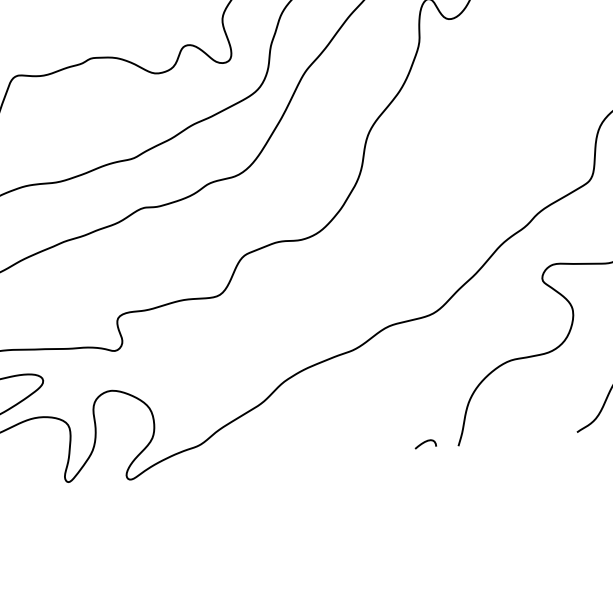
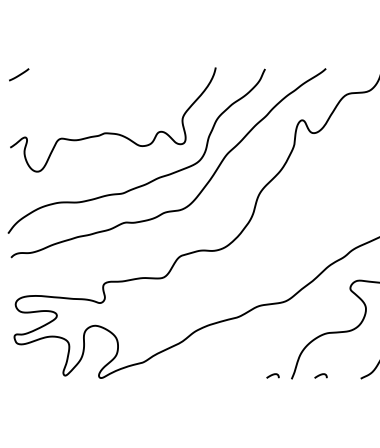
curve: (507, 434) -> (320, 375), added

